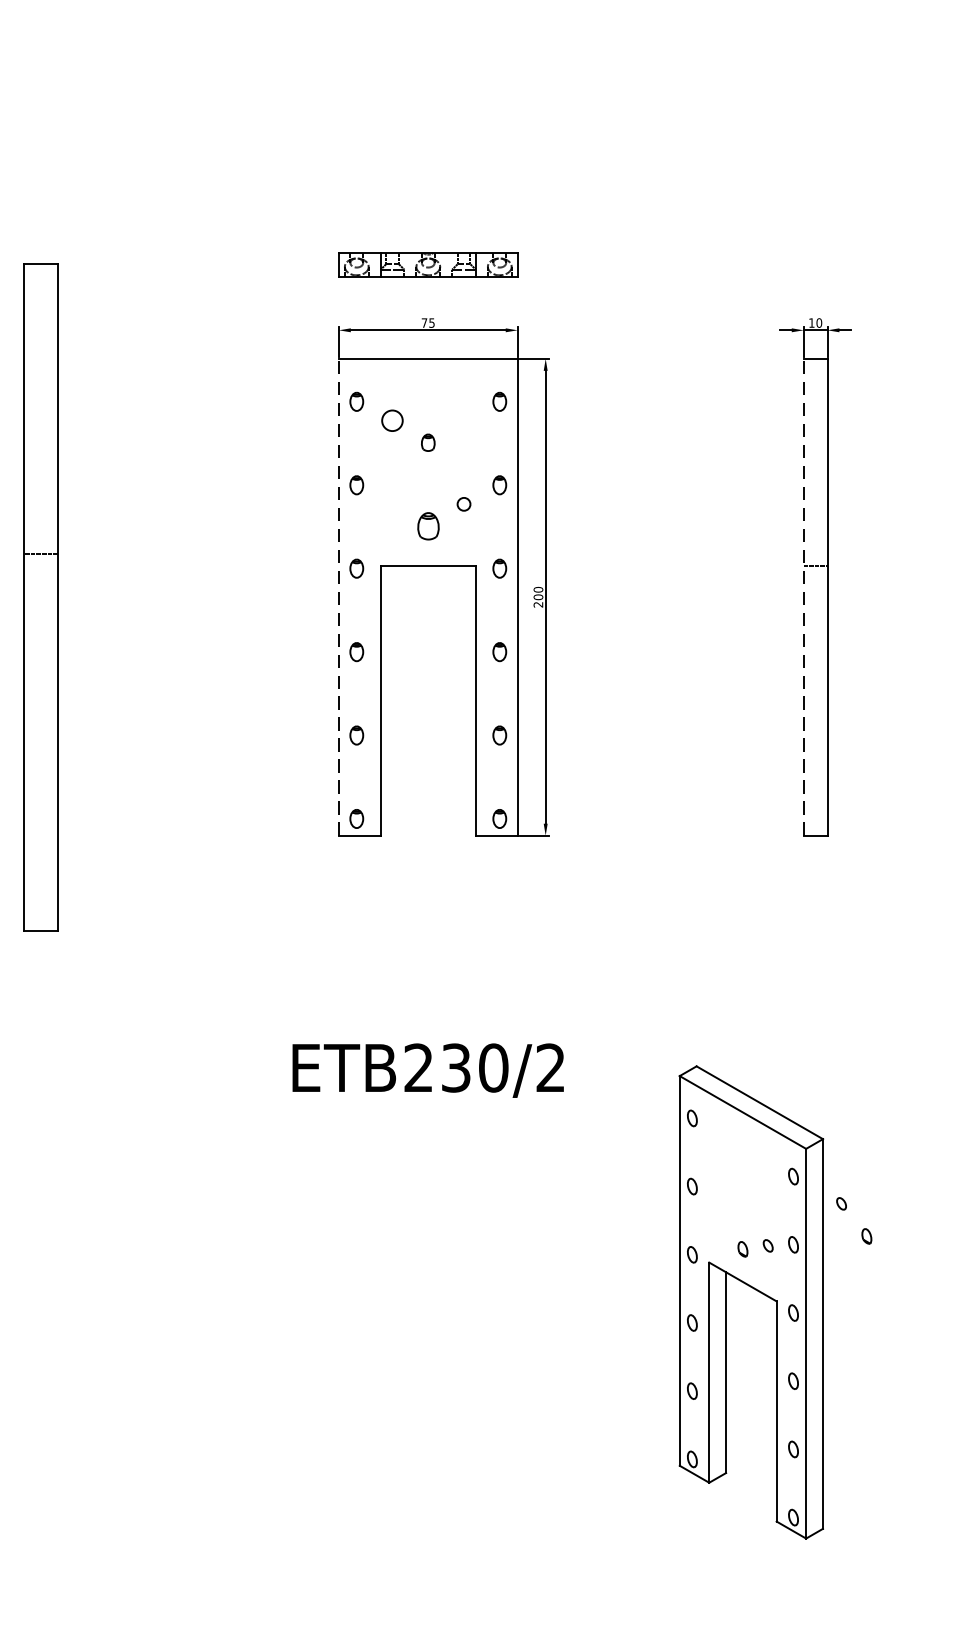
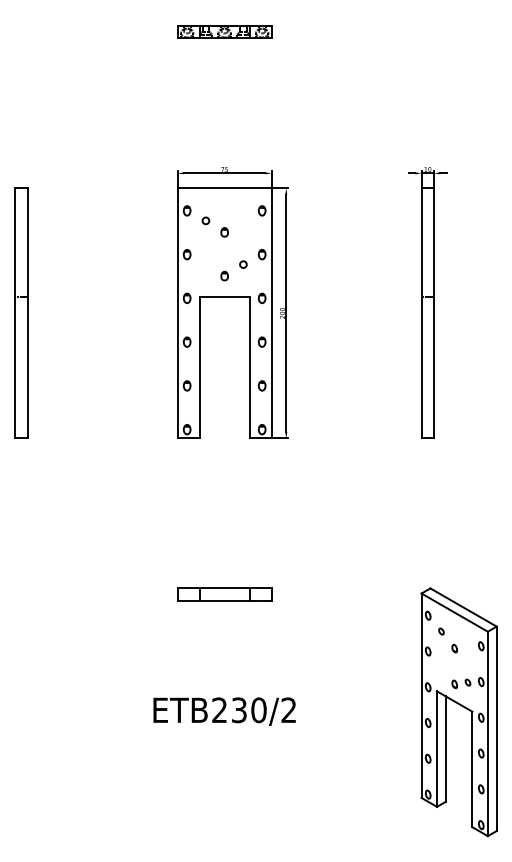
part: (427, 263) -> (224, 31), moved
circle: (391, 420) -> (205, 220), size x0.62
part: (427, 525) -> (224, 275), size x0.62
part: (40, 595) -> (21, 312), size x0.71
line: (338, 595) -> (177, 312), dashed -> solid
line: (803, 595) -> (421, 312), dashed -> solid
text: (427, 1070) -> (224, 711), moved
part: (427, 1133) -> (224, 594), added
part: (757, 1293) -> (462, 707), moved

